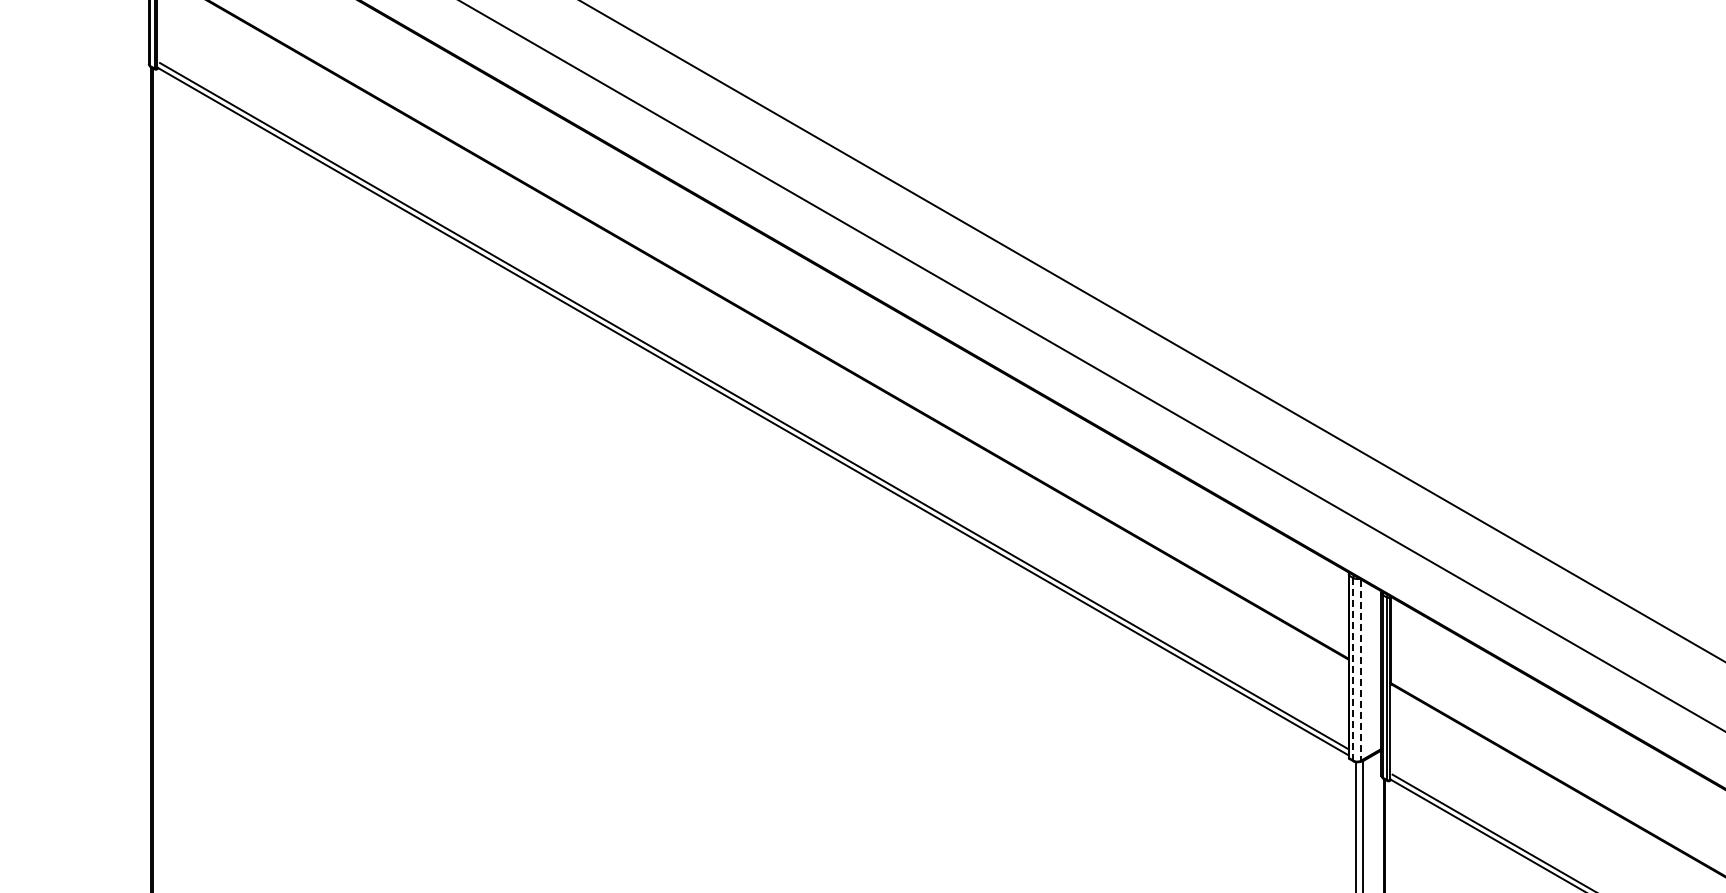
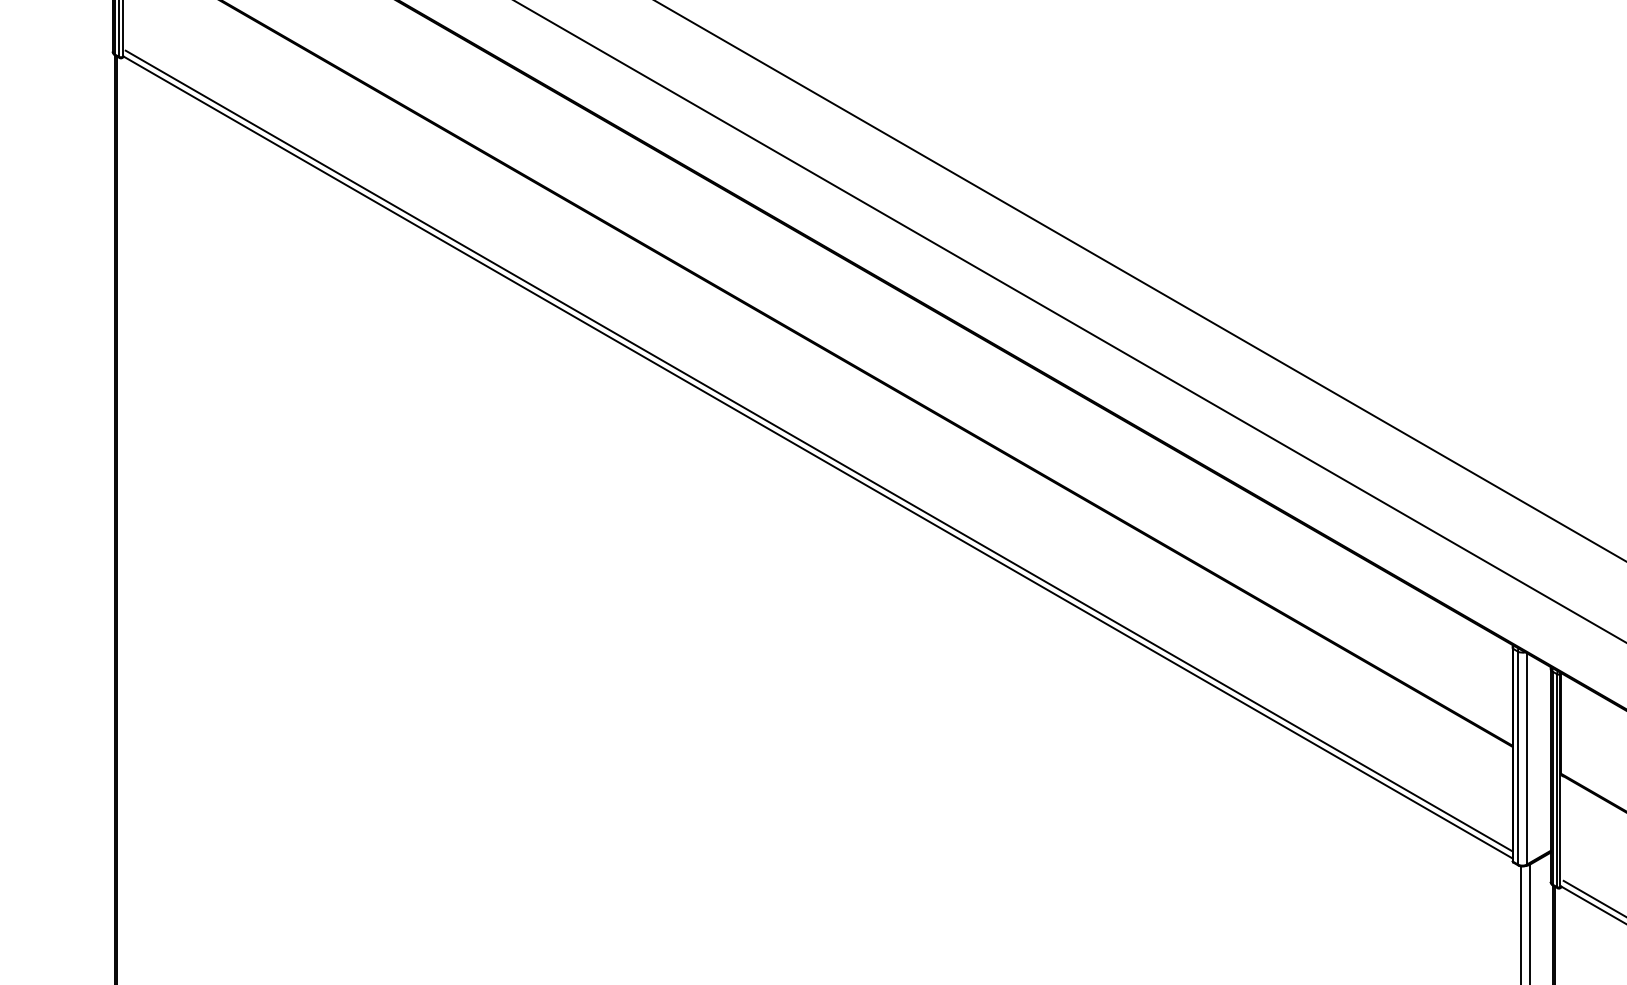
line: (1353, 668) -> (1518, 757), dashed -> solid
line: (1361, 670) -> (1527, 759), dashed -> solid

